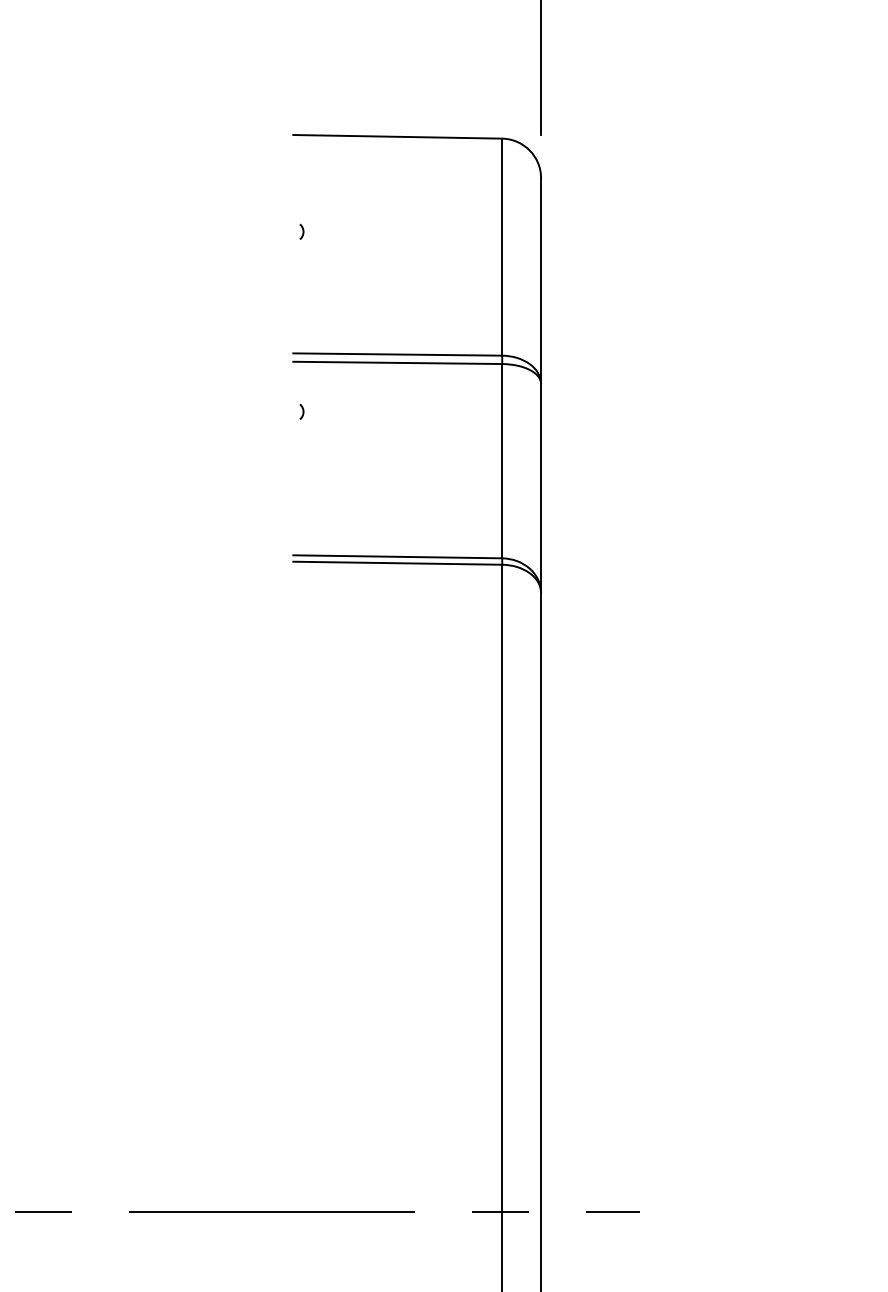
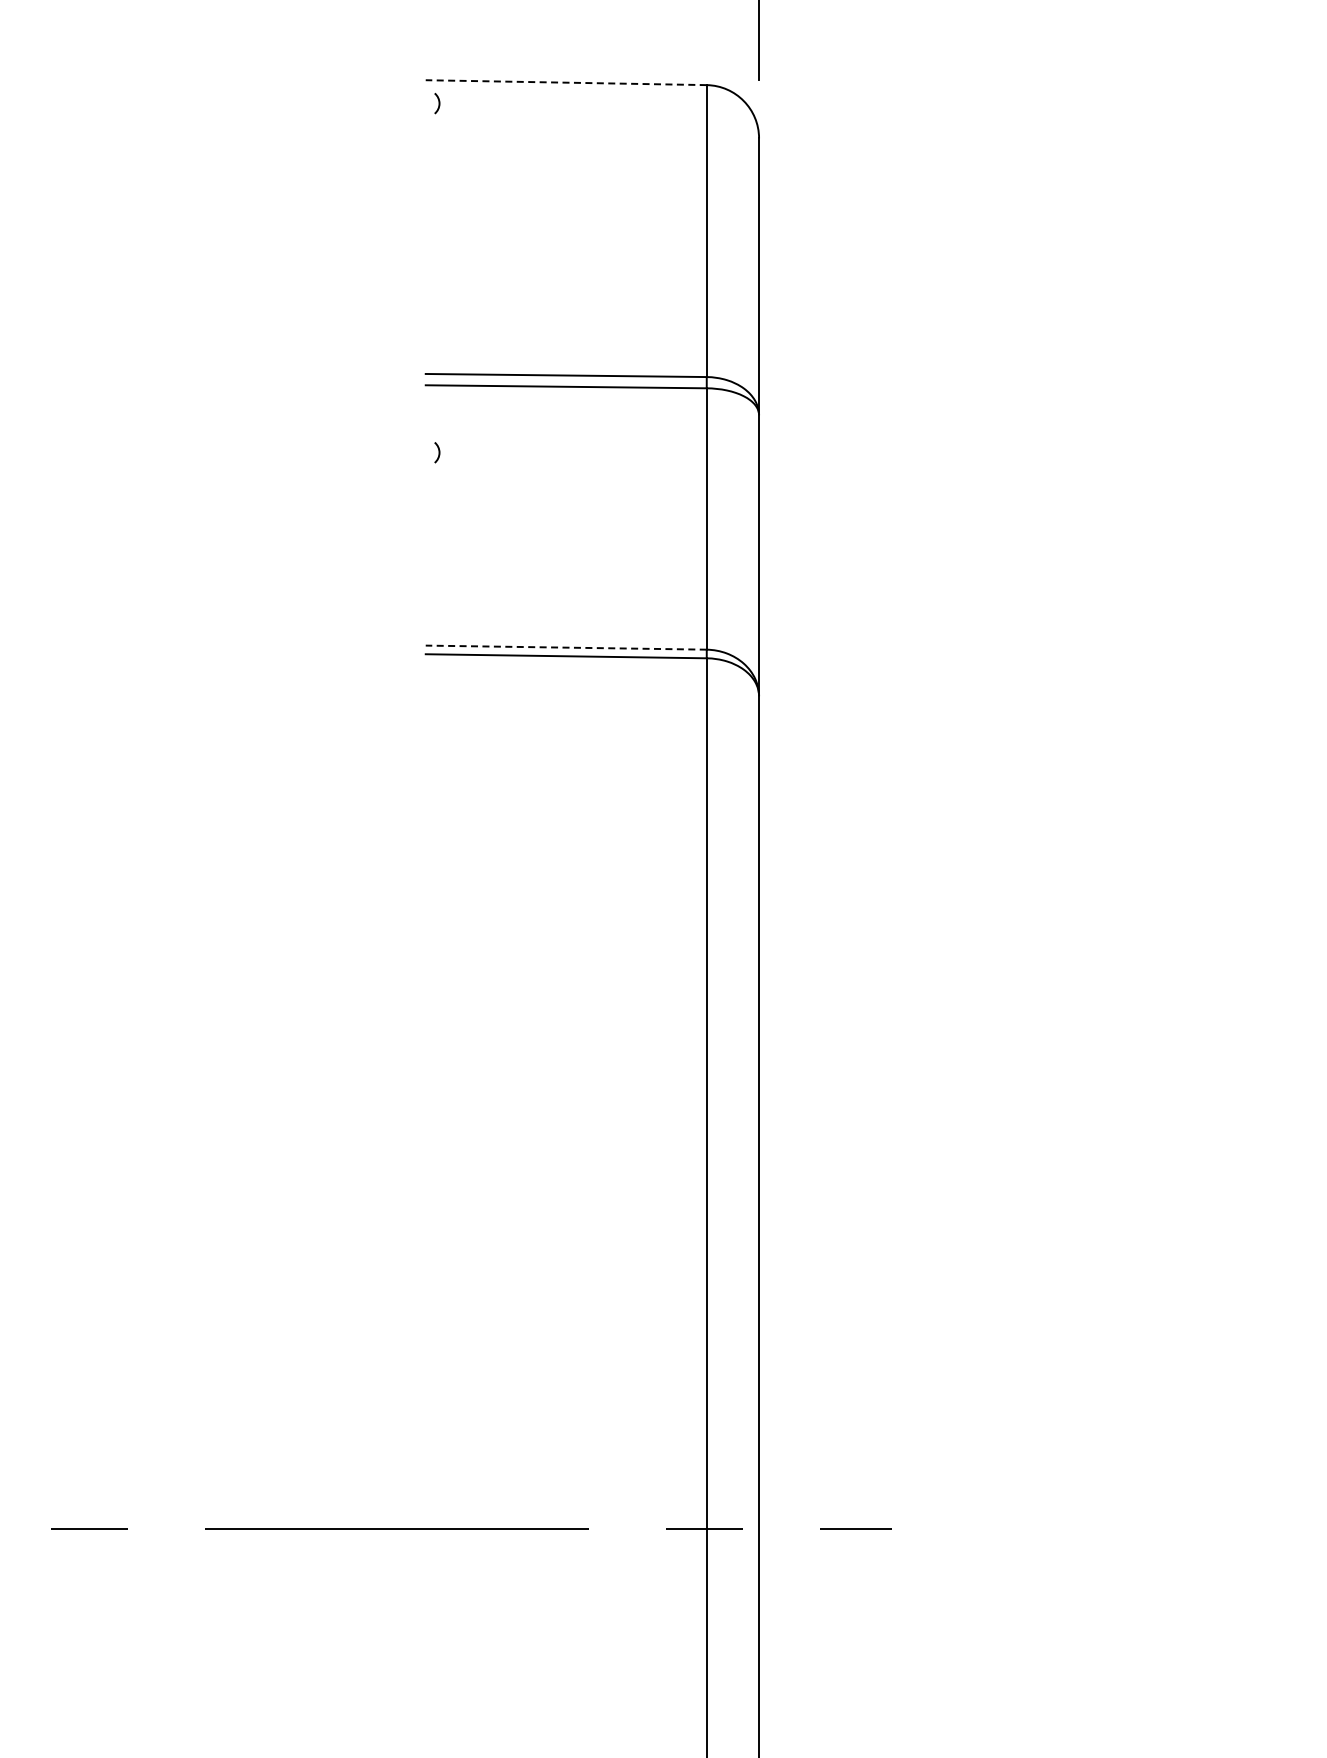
line: (397, 136) -> (566, 82), solid -> dashed
arc: (302, 231) -> (438, 103), moved
line: (397, 556) -> (566, 647), solid -> dashed

